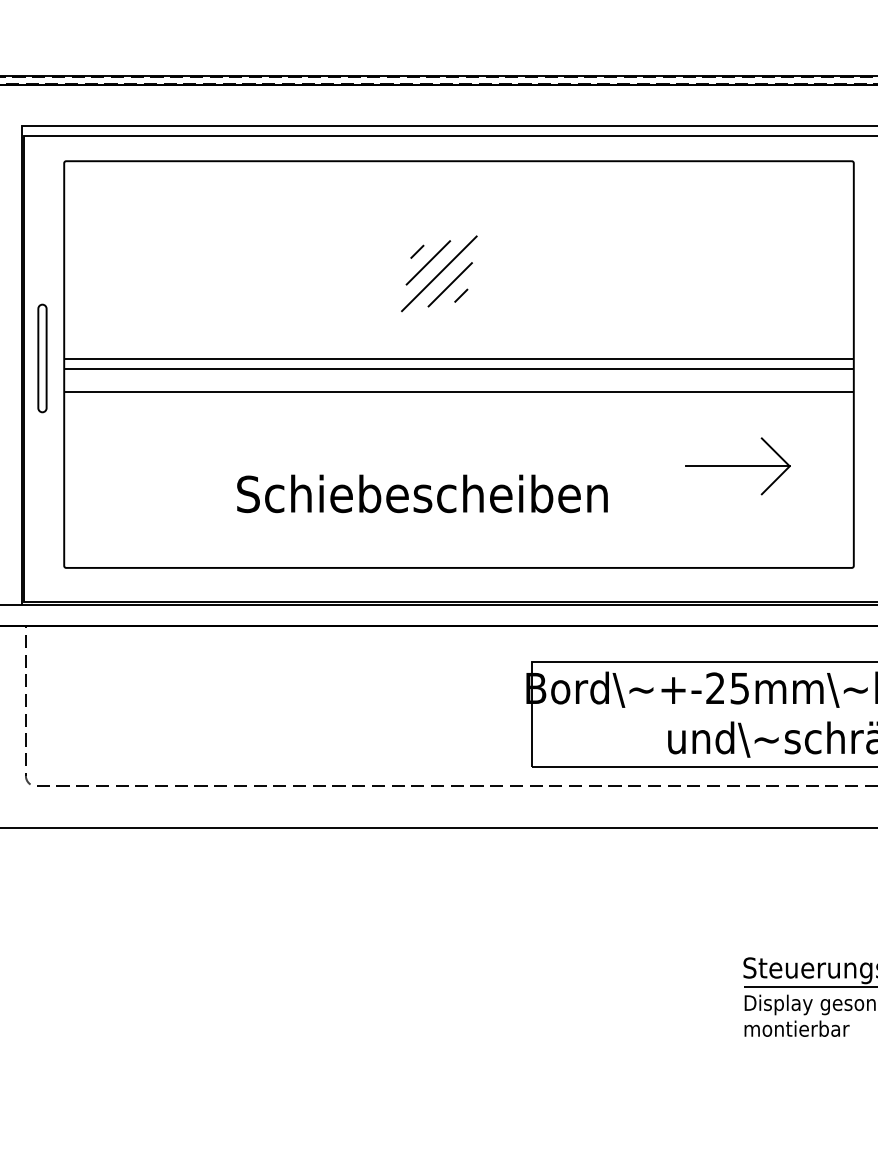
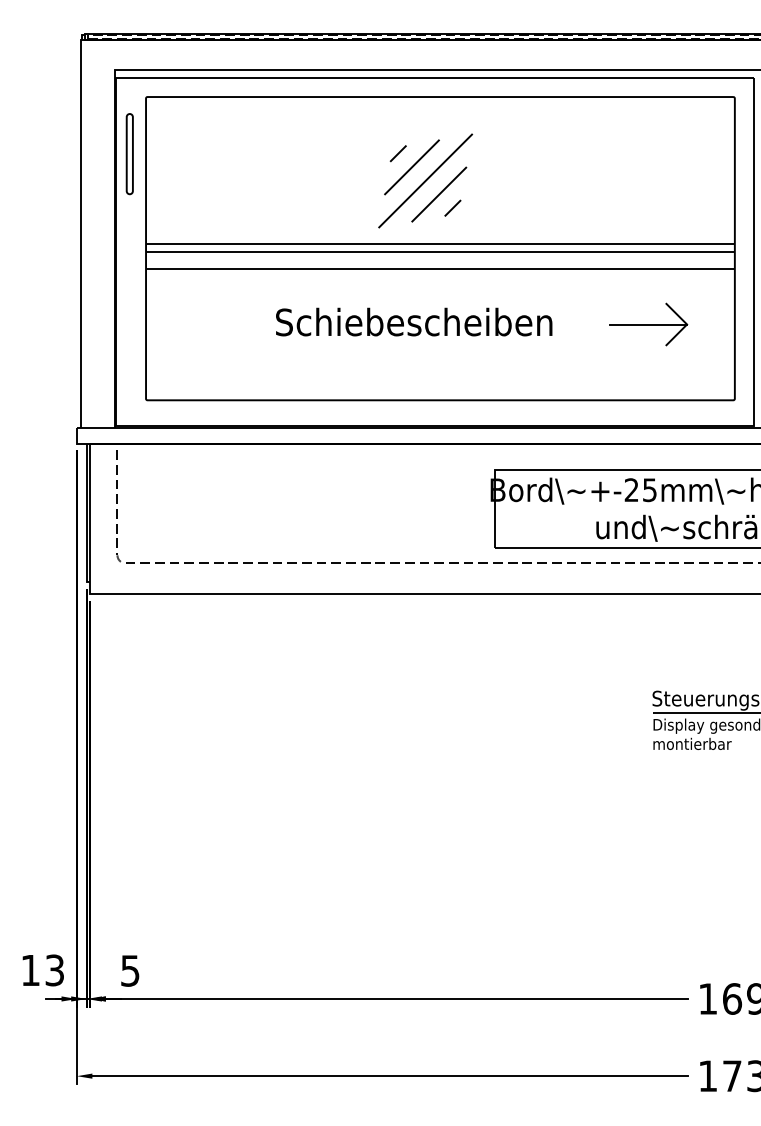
part: (438, 273) -> (425, 180), size x1.67
part: (42, 358) -> (129, 154), moved
text: (422, 493) -> (414, 321), moved

